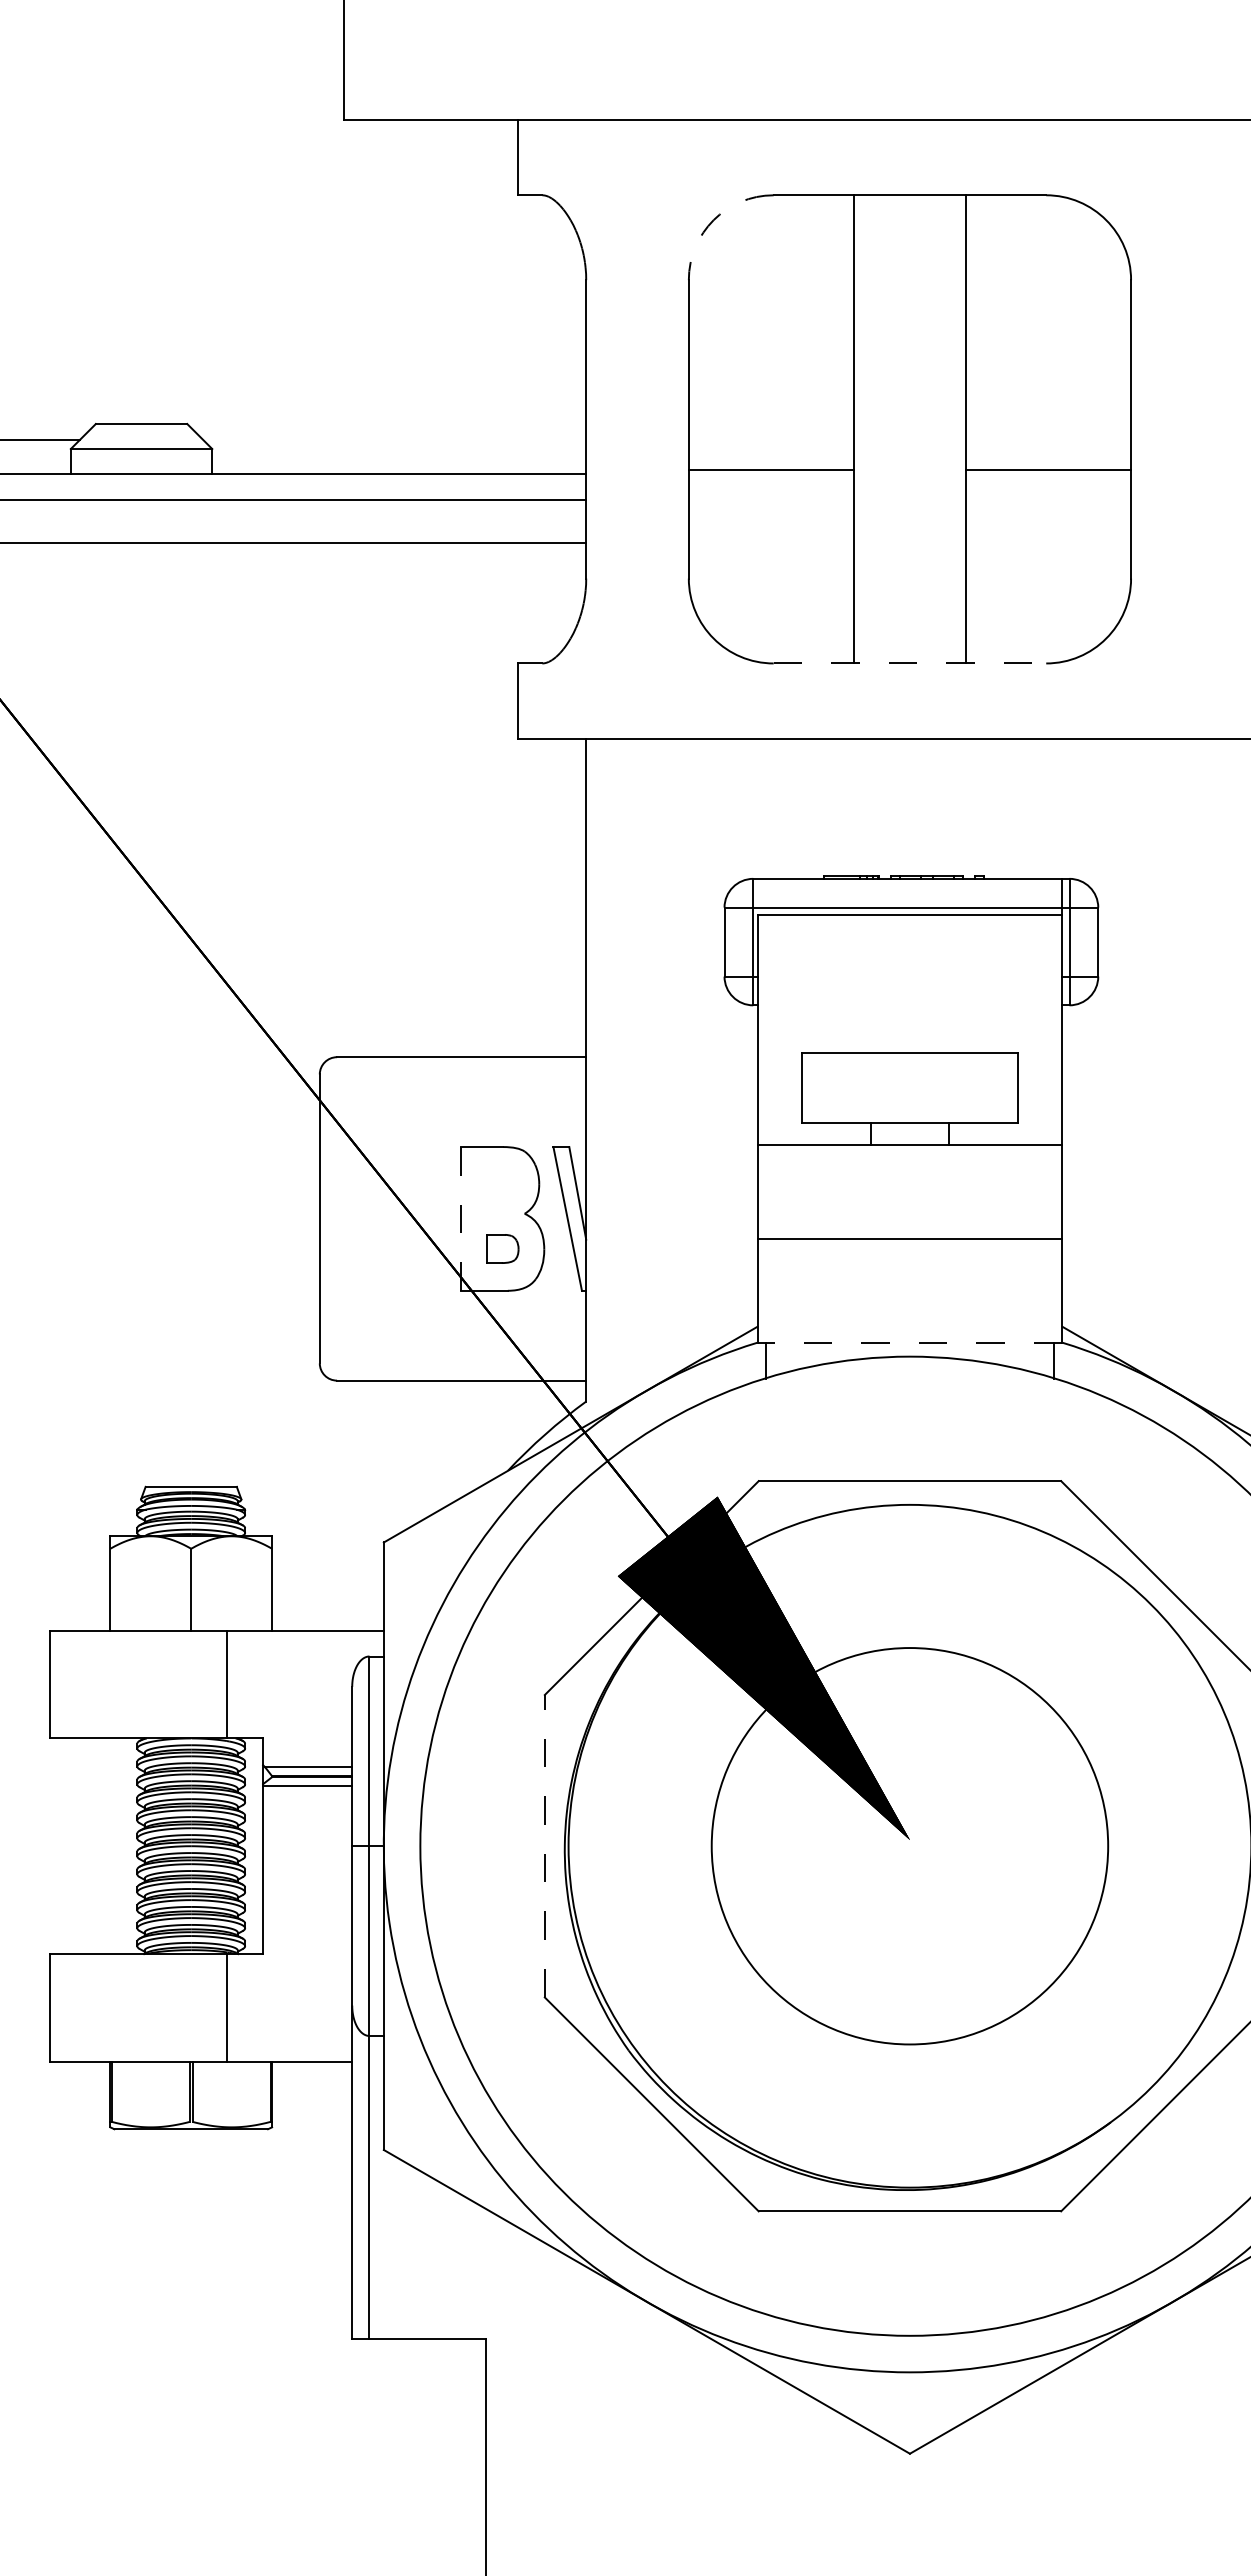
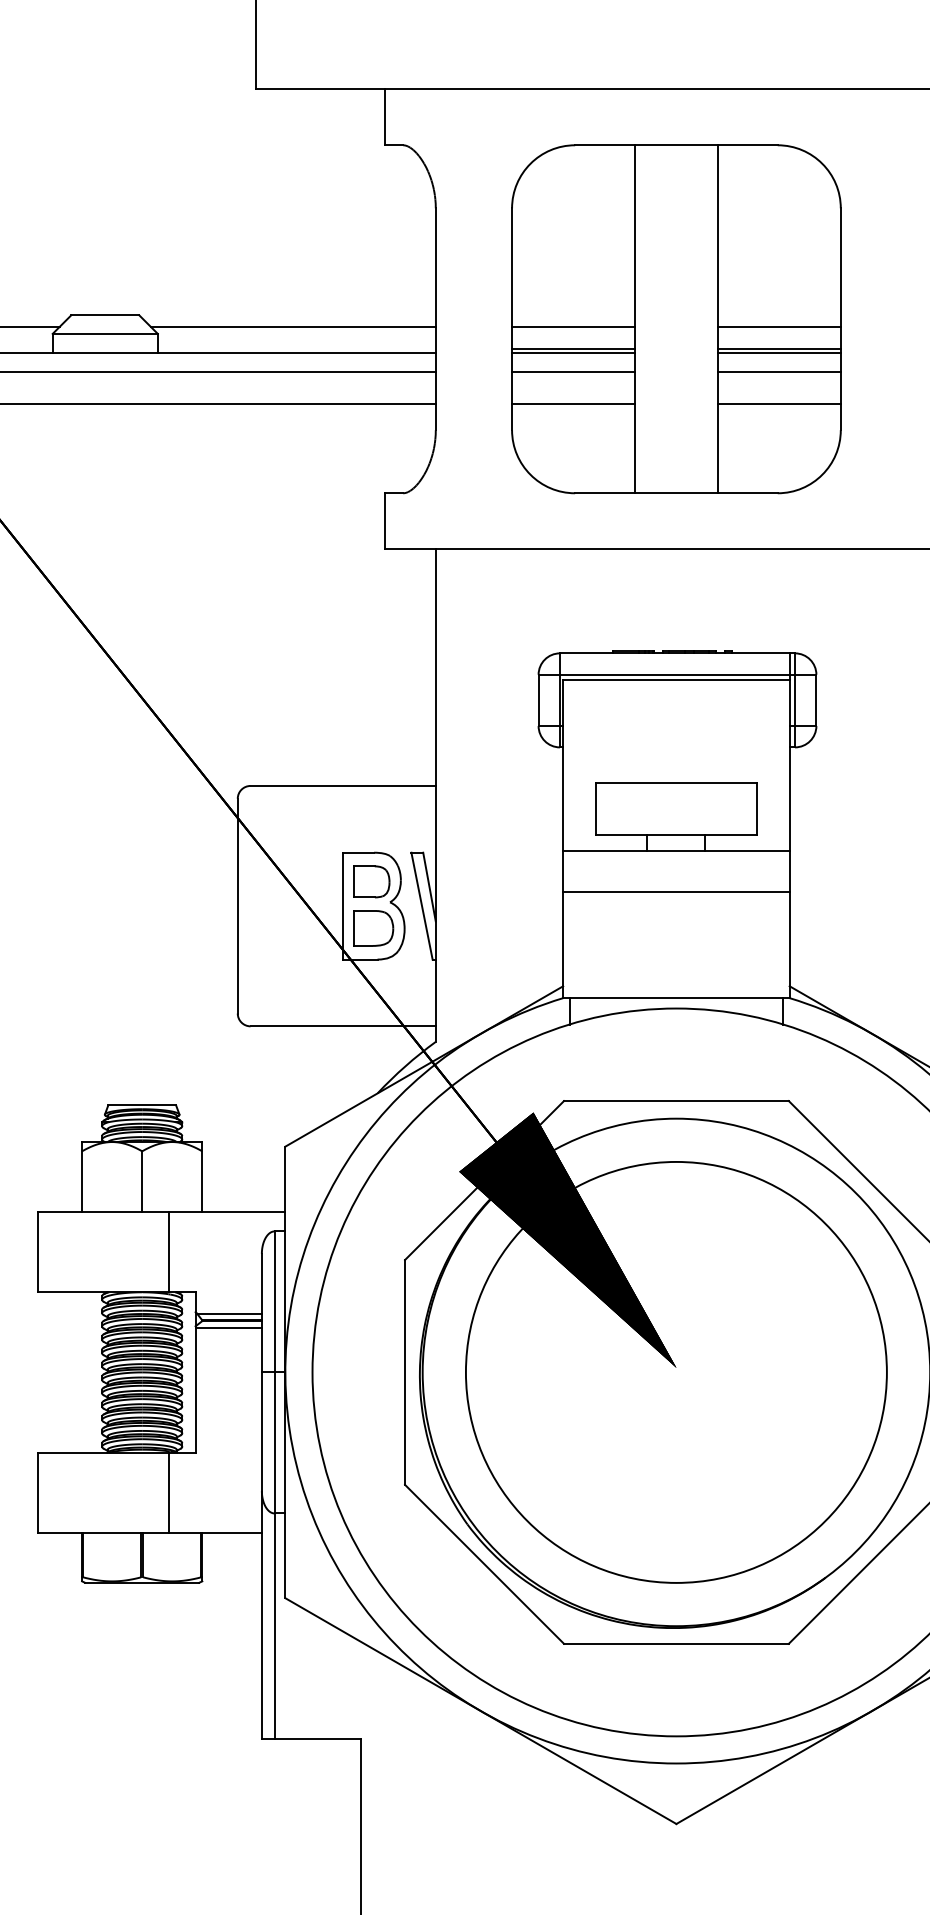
arc: (713, 220) -> (530, 164), dashed -> solid
line: (394, 439) -> (293, 326), added
line: (771, 439) -> (573, 326), added
line: (1048, 439) -> (779, 326), added
line: (771, 474) -> (573, 352), added
line: (1048, 474) -> (779, 352), added
line: (771, 500) -> (573, 372), added
line: (1048, 500) -> (779, 372), added
line: (771, 543) -> (573, 404), added
line: (1048, 543) -> (779, 404), added
line: (910, 663) -> (676, 493), dashed -> solid
part: (500, 1185) -> (372, 881), added
line: (461, 1218) -> (343, 905), dashed -> solid
line: (909, 1239) -> (676, 891), moved
part: (502, 1248) -> (373, 928), size x1.67
line: (909, 1343) -> (676, 998), dashed -> solid
line: (544, 1845) -> (404, 1371), dashed -> solid
circle: (909, 1846) -> (676, 1372), size x1.43

